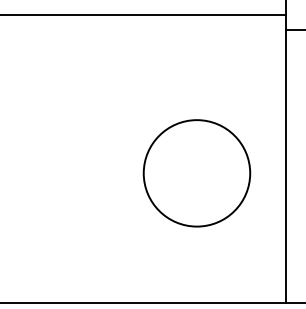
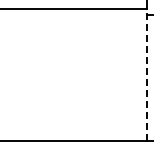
line: (284, 158) -> (146, 74), solid -> dashed
circle: (195, 171) -> (105, 80), removed

